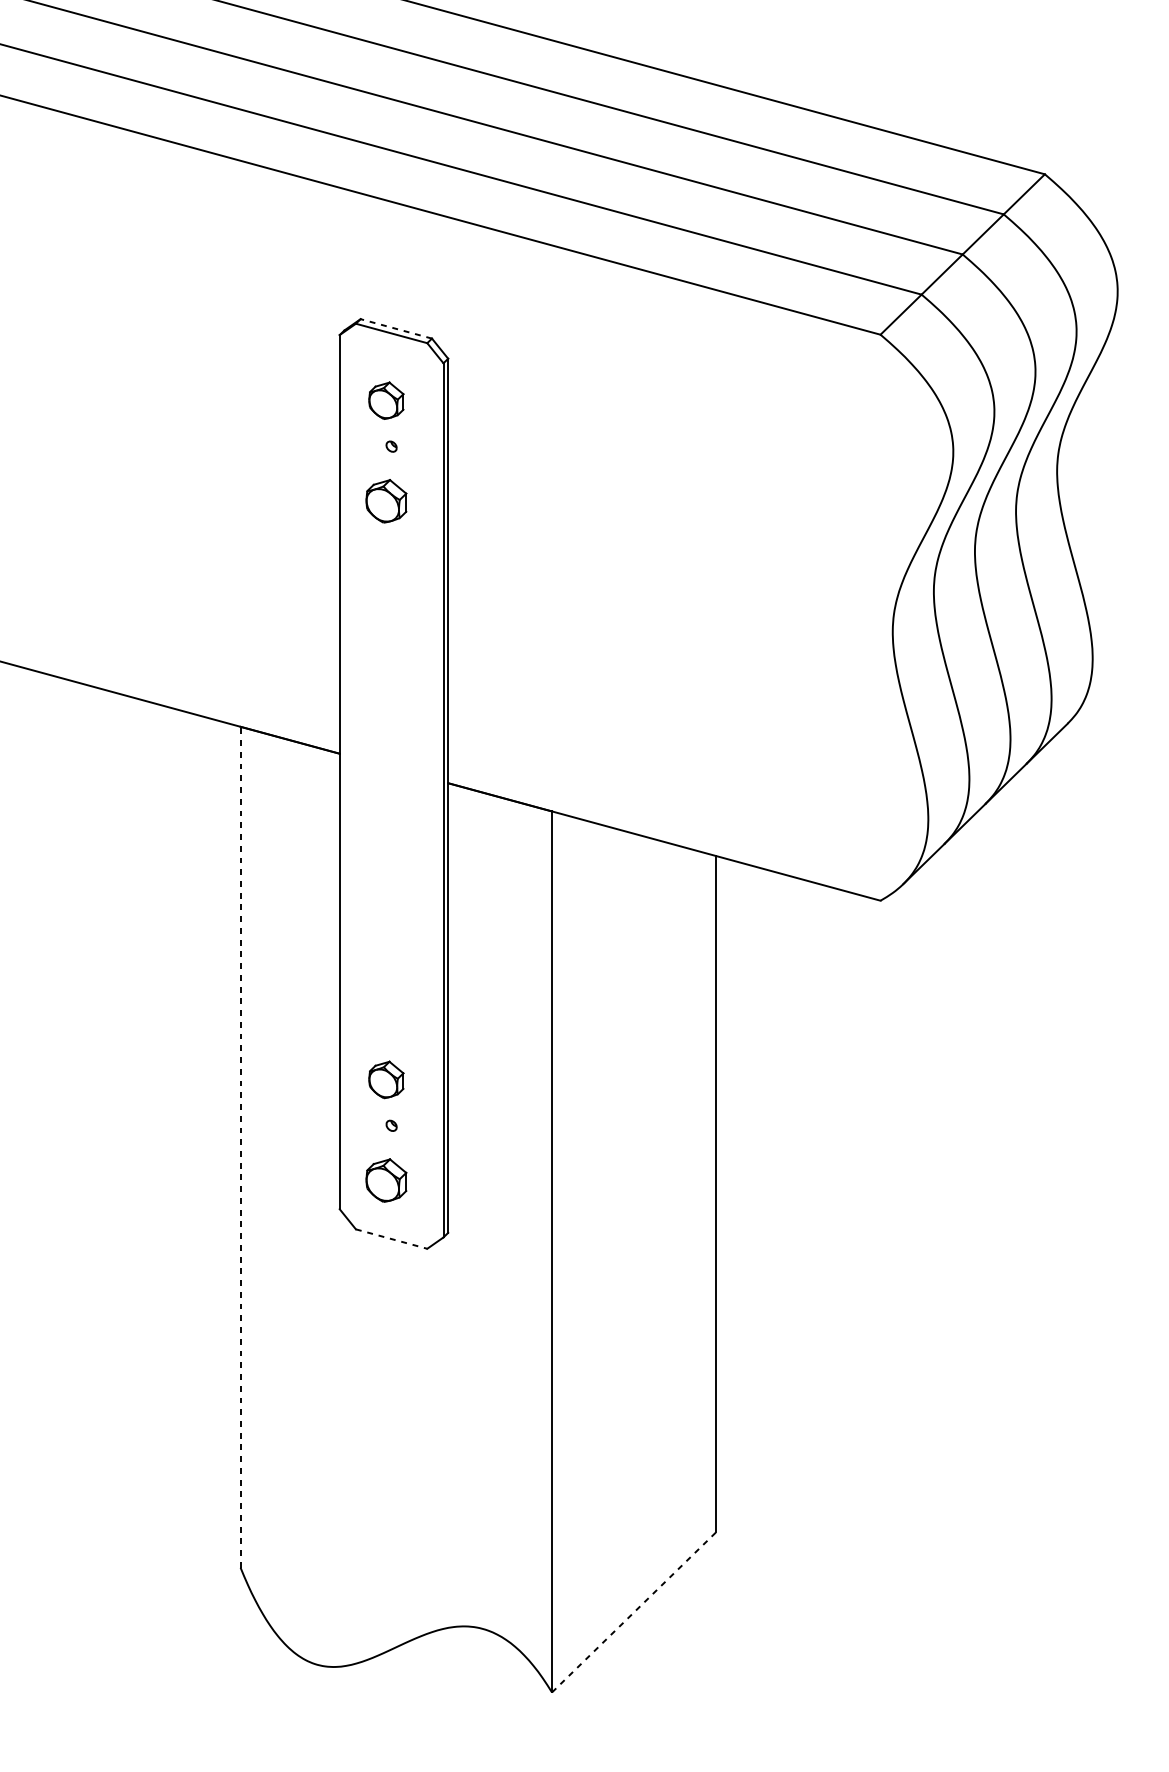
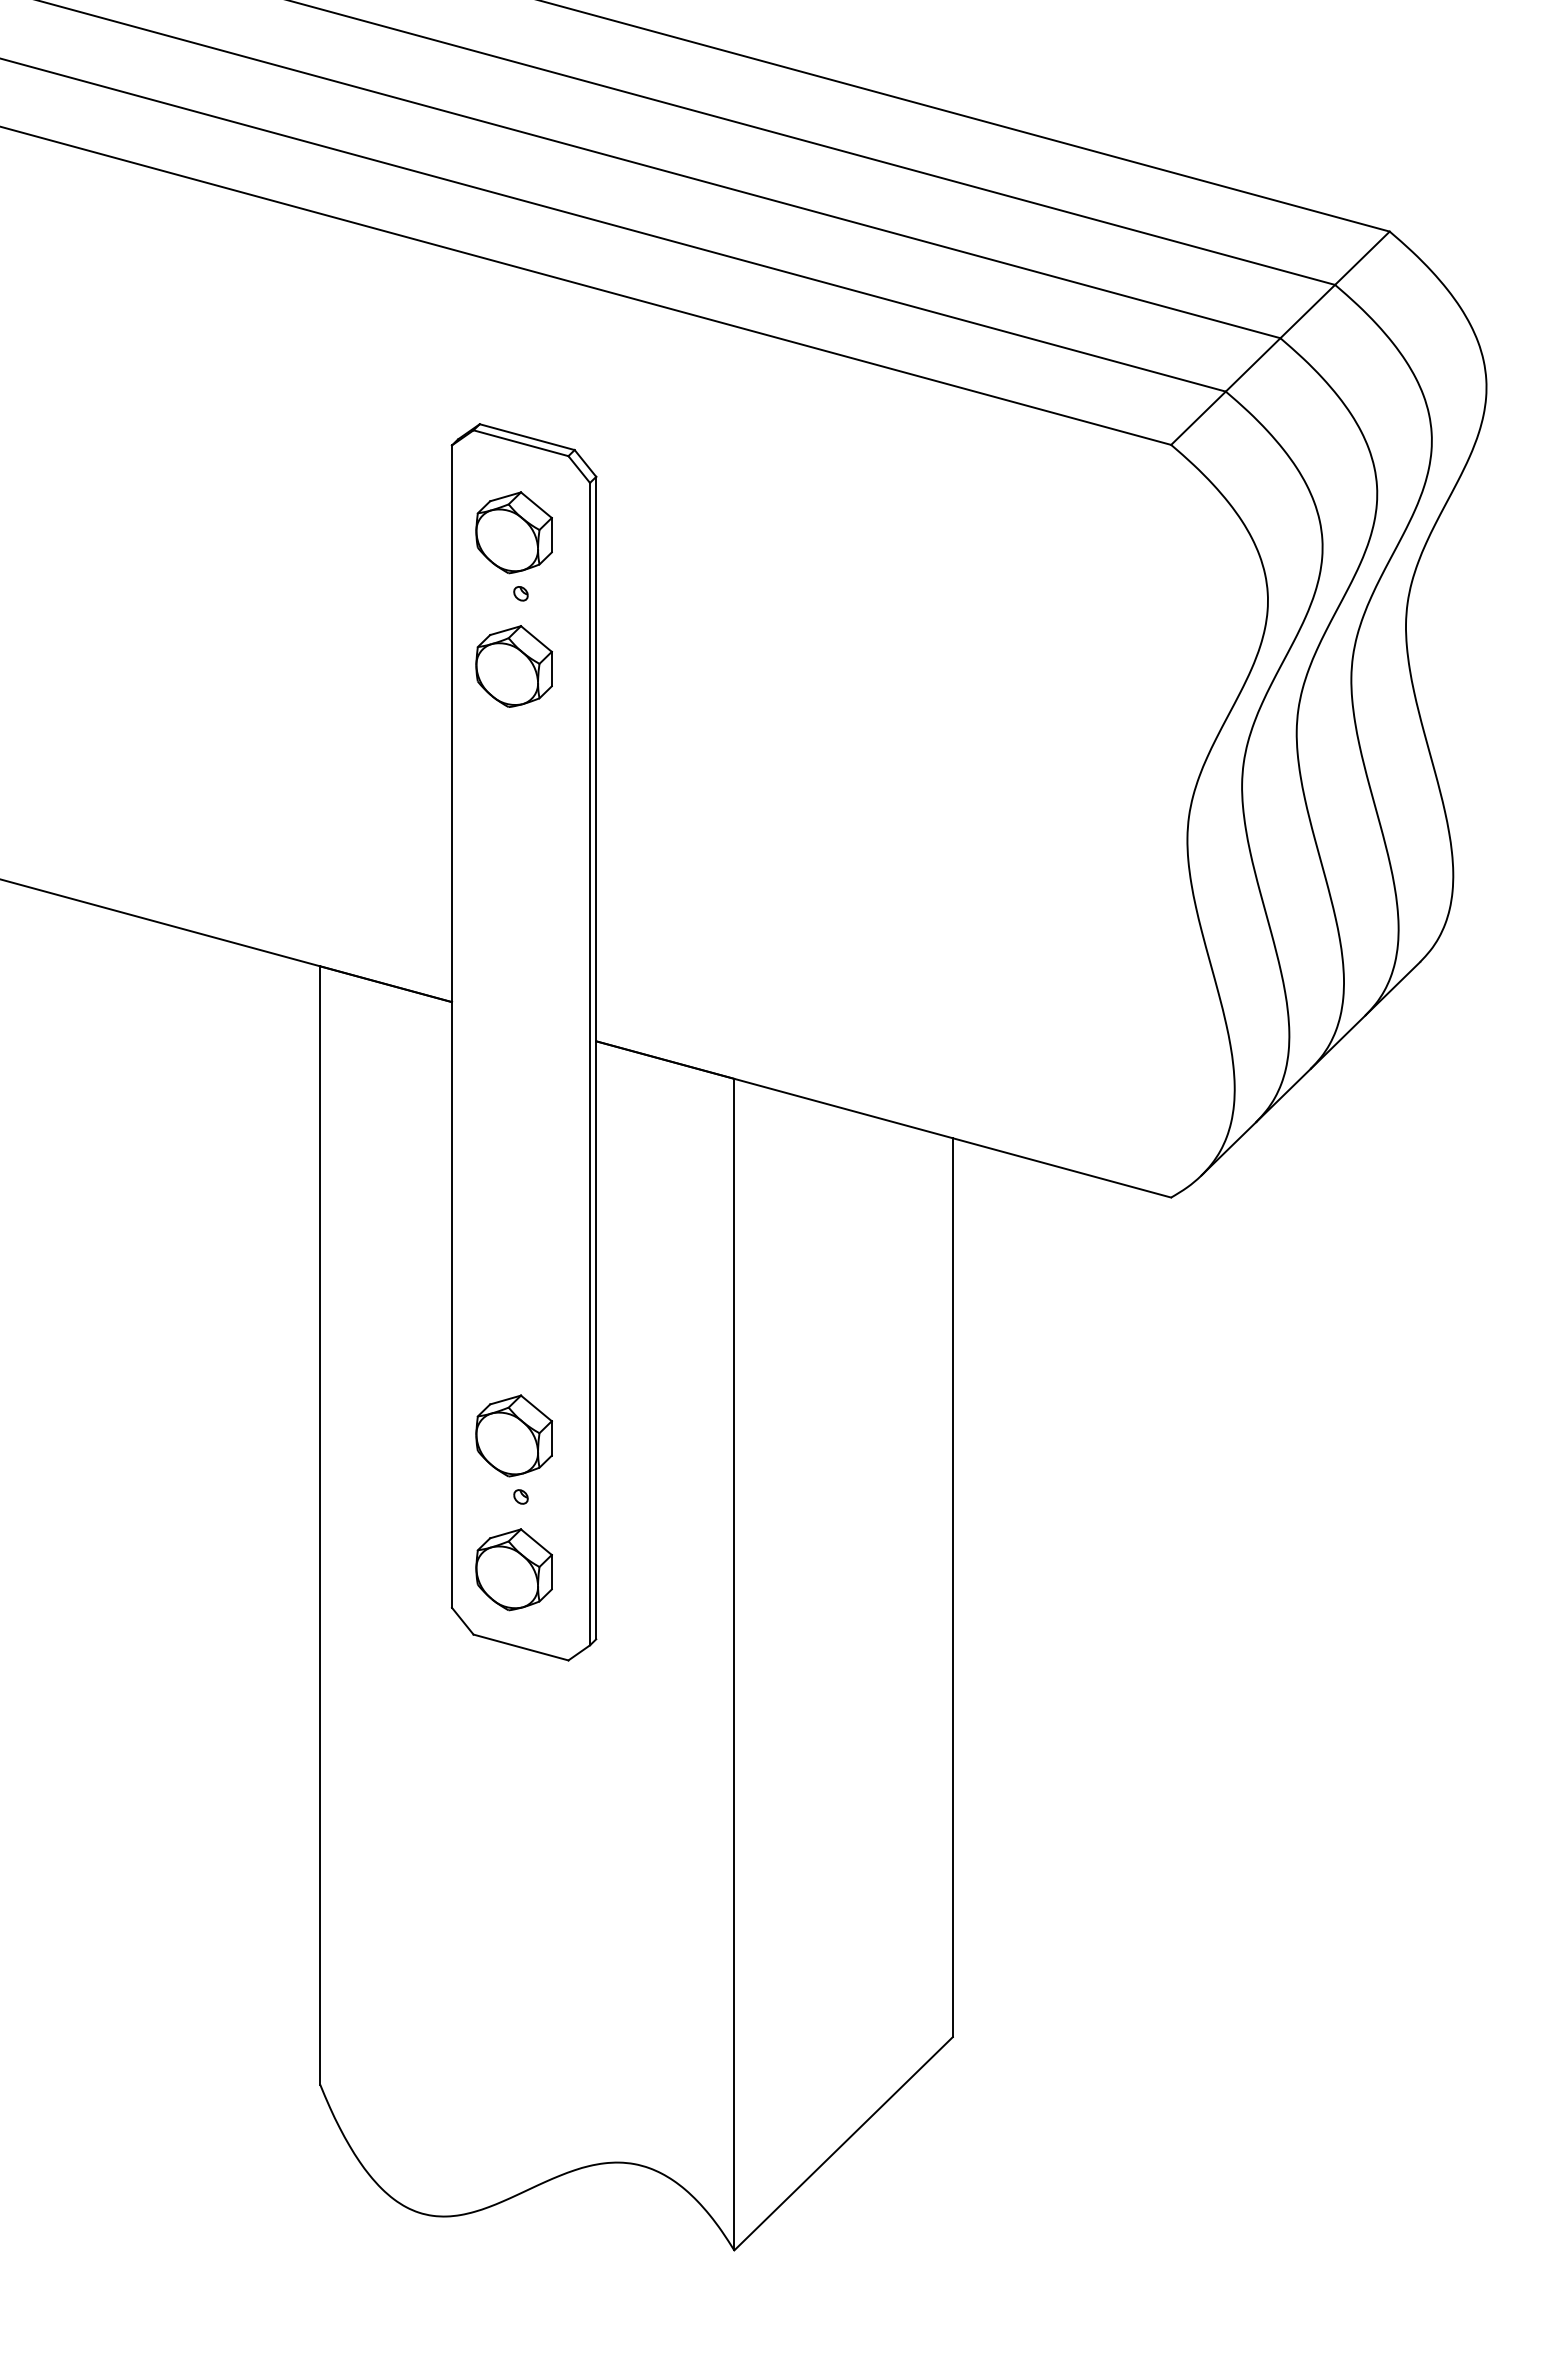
line: (395, 329) -> (526, 437), dashed -> solid
part: (385, 400) -> (513, 532), size x1.67
part: (385, 501) -> (513, 666), size x1.43
part: (385, 1079) -> (513, 1435), size x1.67
line: (240, 1146) -> (320, 1524), dashed -> solid
part: (385, 1180) -> (513, 1569), size x1.43
line: (391, 1239) -> (521, 1647), dashed -> solid
line: (634, 1612) -> (843, 2143), dashed -> solid

